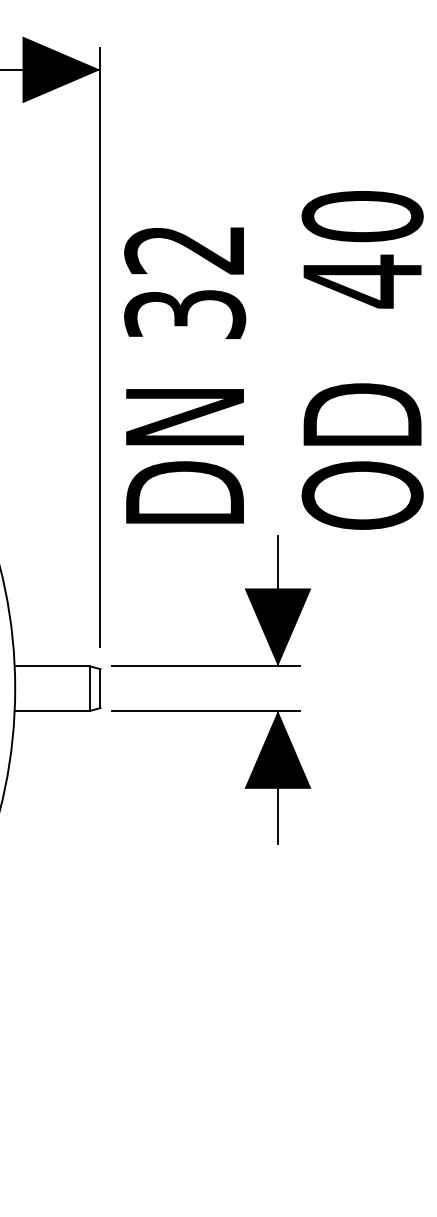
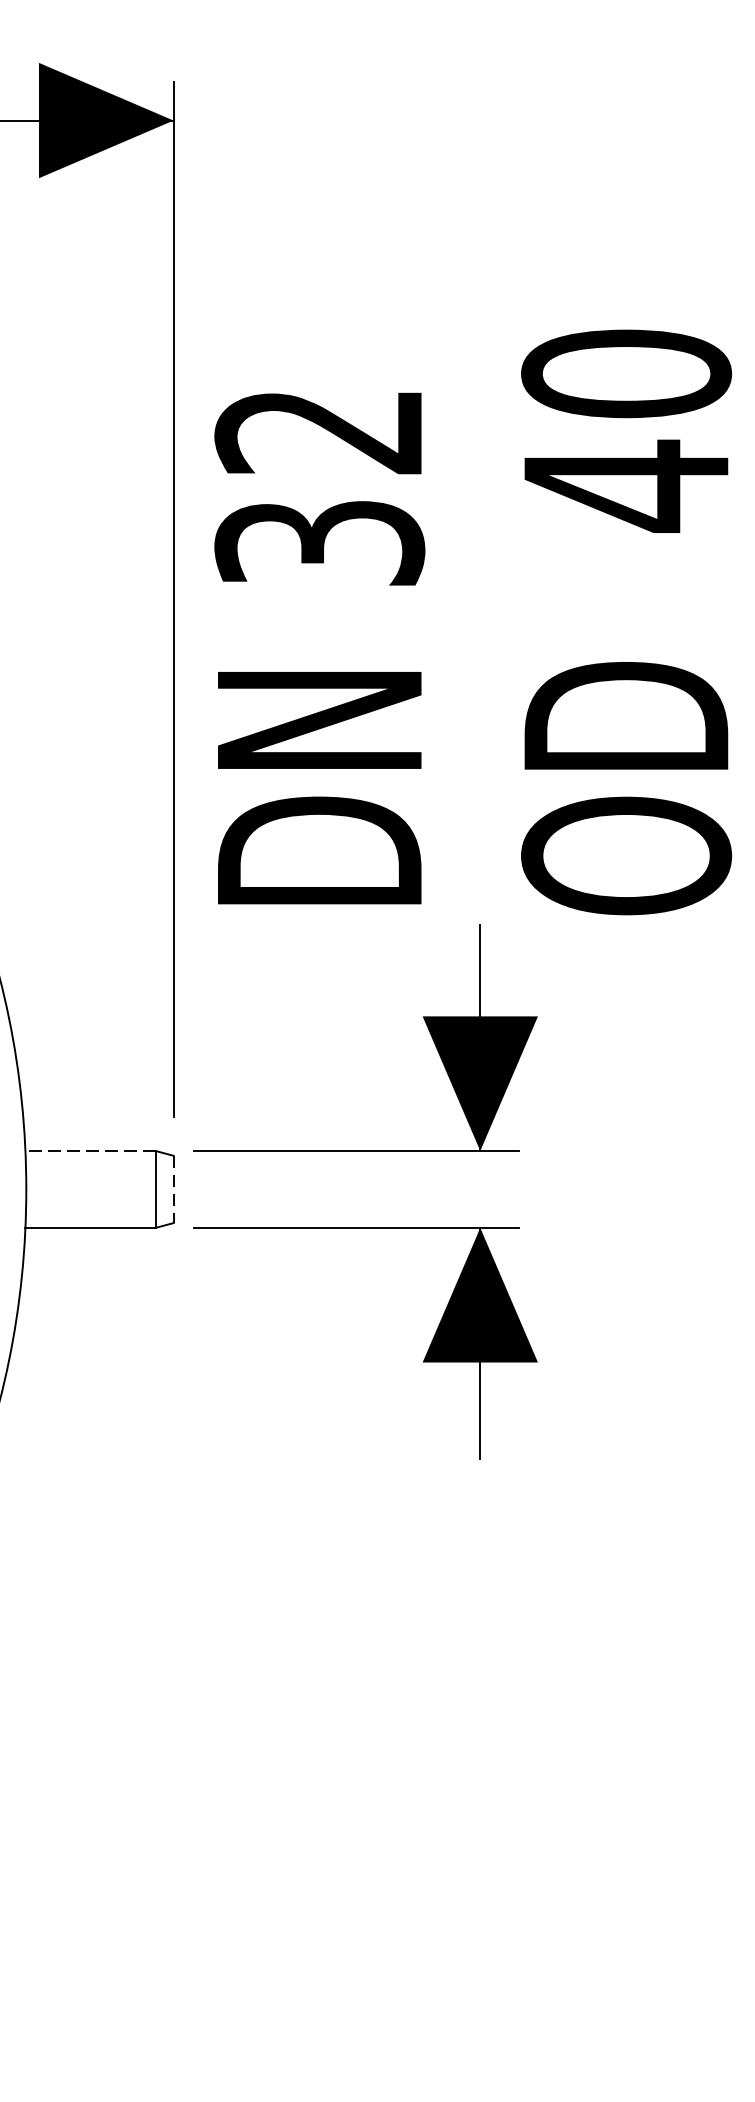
line: (52, 666) -> (90, 1151), solid -> dashed
line: (100, 689) -> (173, 1190), solid -> dashed

